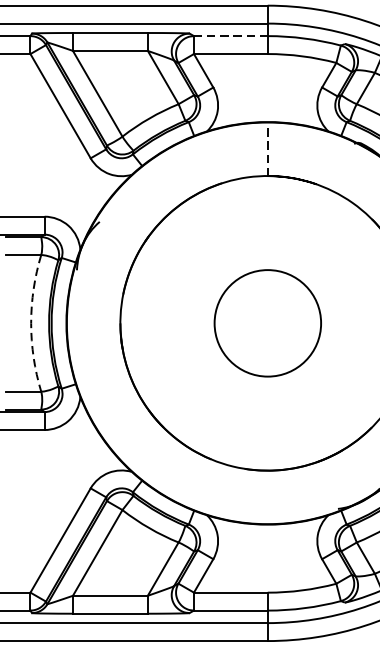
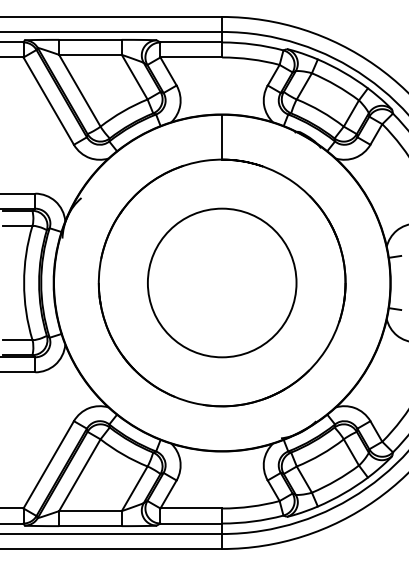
line: (231, 36) -> (191, 42), dashed -> solid
line: (268, 148) -> (222, 136), dashed -> solid
circle: (268, 322) -> (222, 282), size x1.67
arc: (31, 323) -> (24, 283), dashed -> solid

